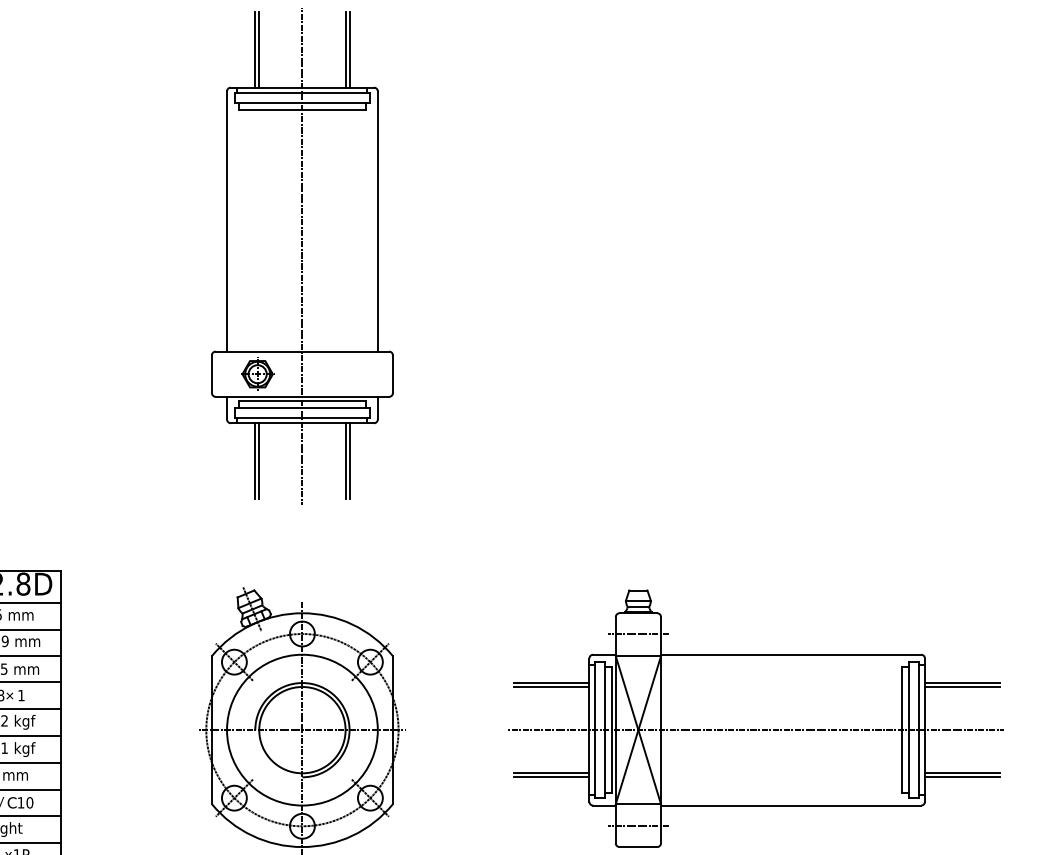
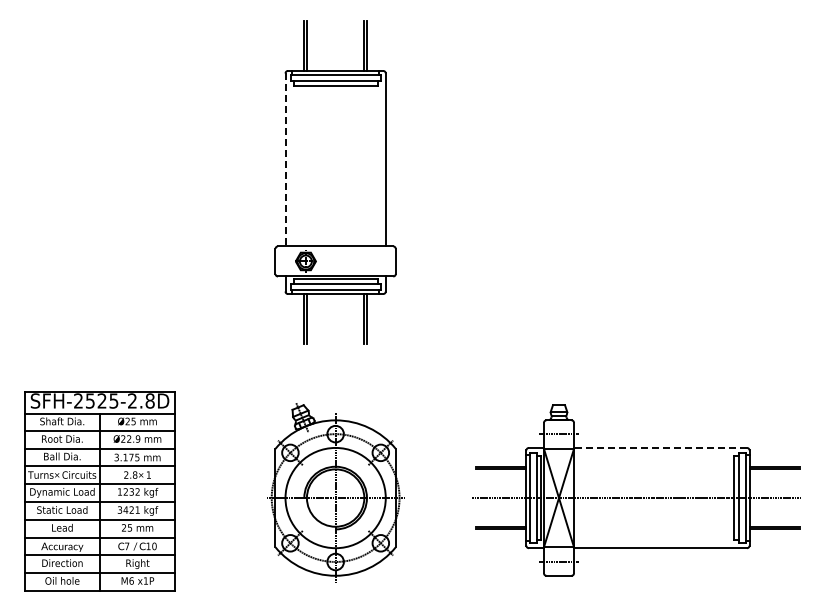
line: (227, 222) -> (285, 160), solid -> dashed
line: (302, 256) -> (335, 183), removed
line: (791, 654) -> (660, 447), solid -> dashed

